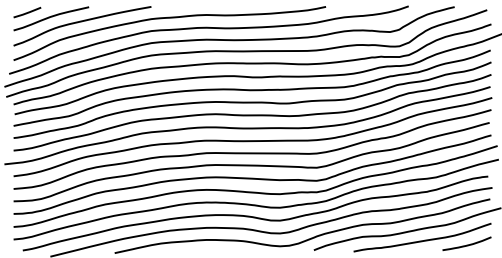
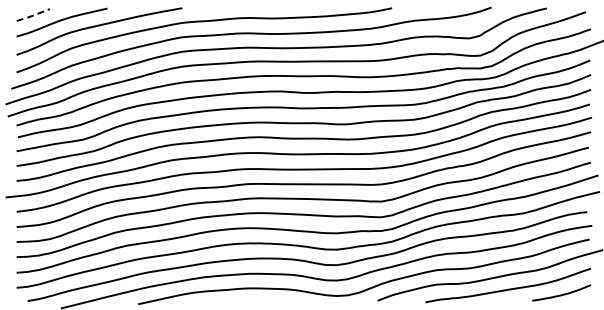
line: (27, 12) -> (33, 15), solid -> dashed

